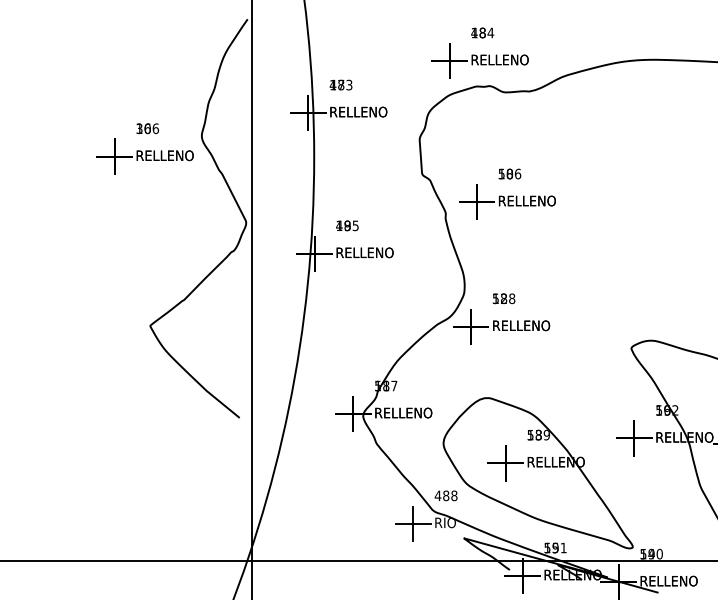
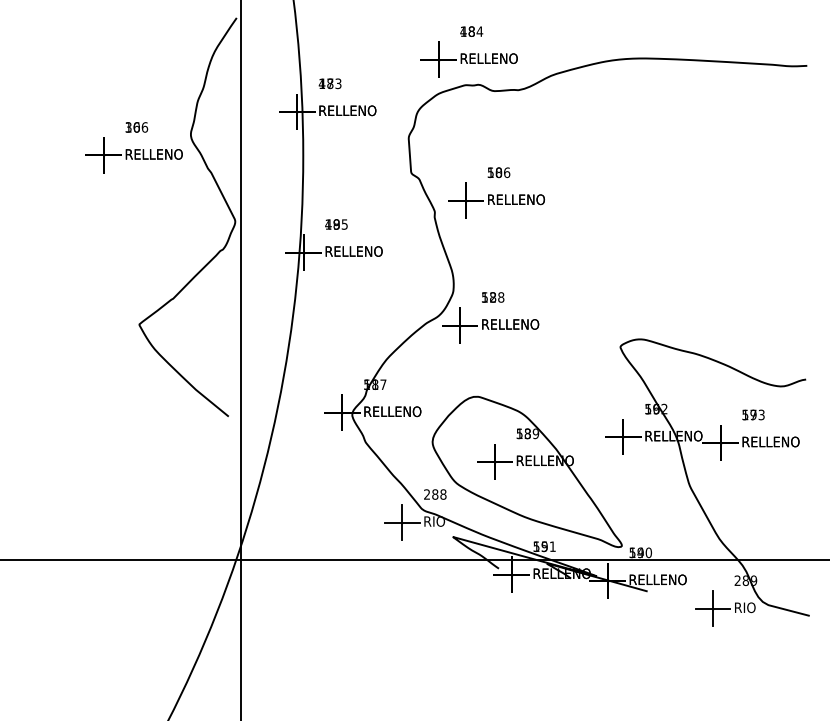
text: (437, 495) -> (426, 494), 488 -> 288

